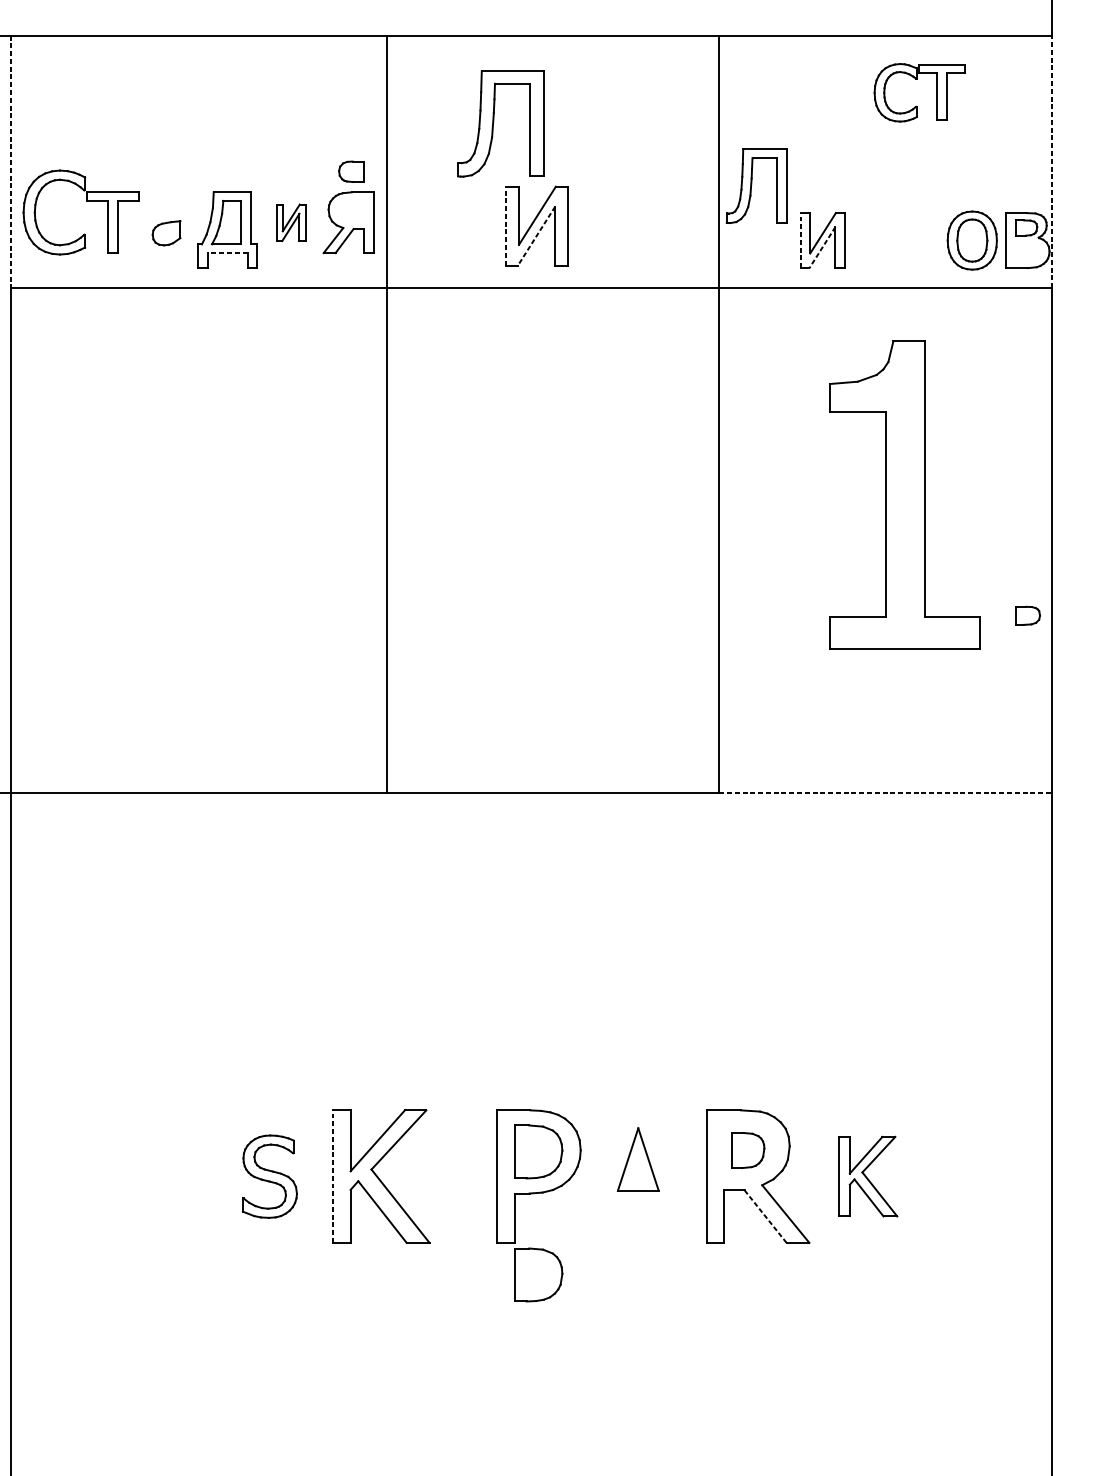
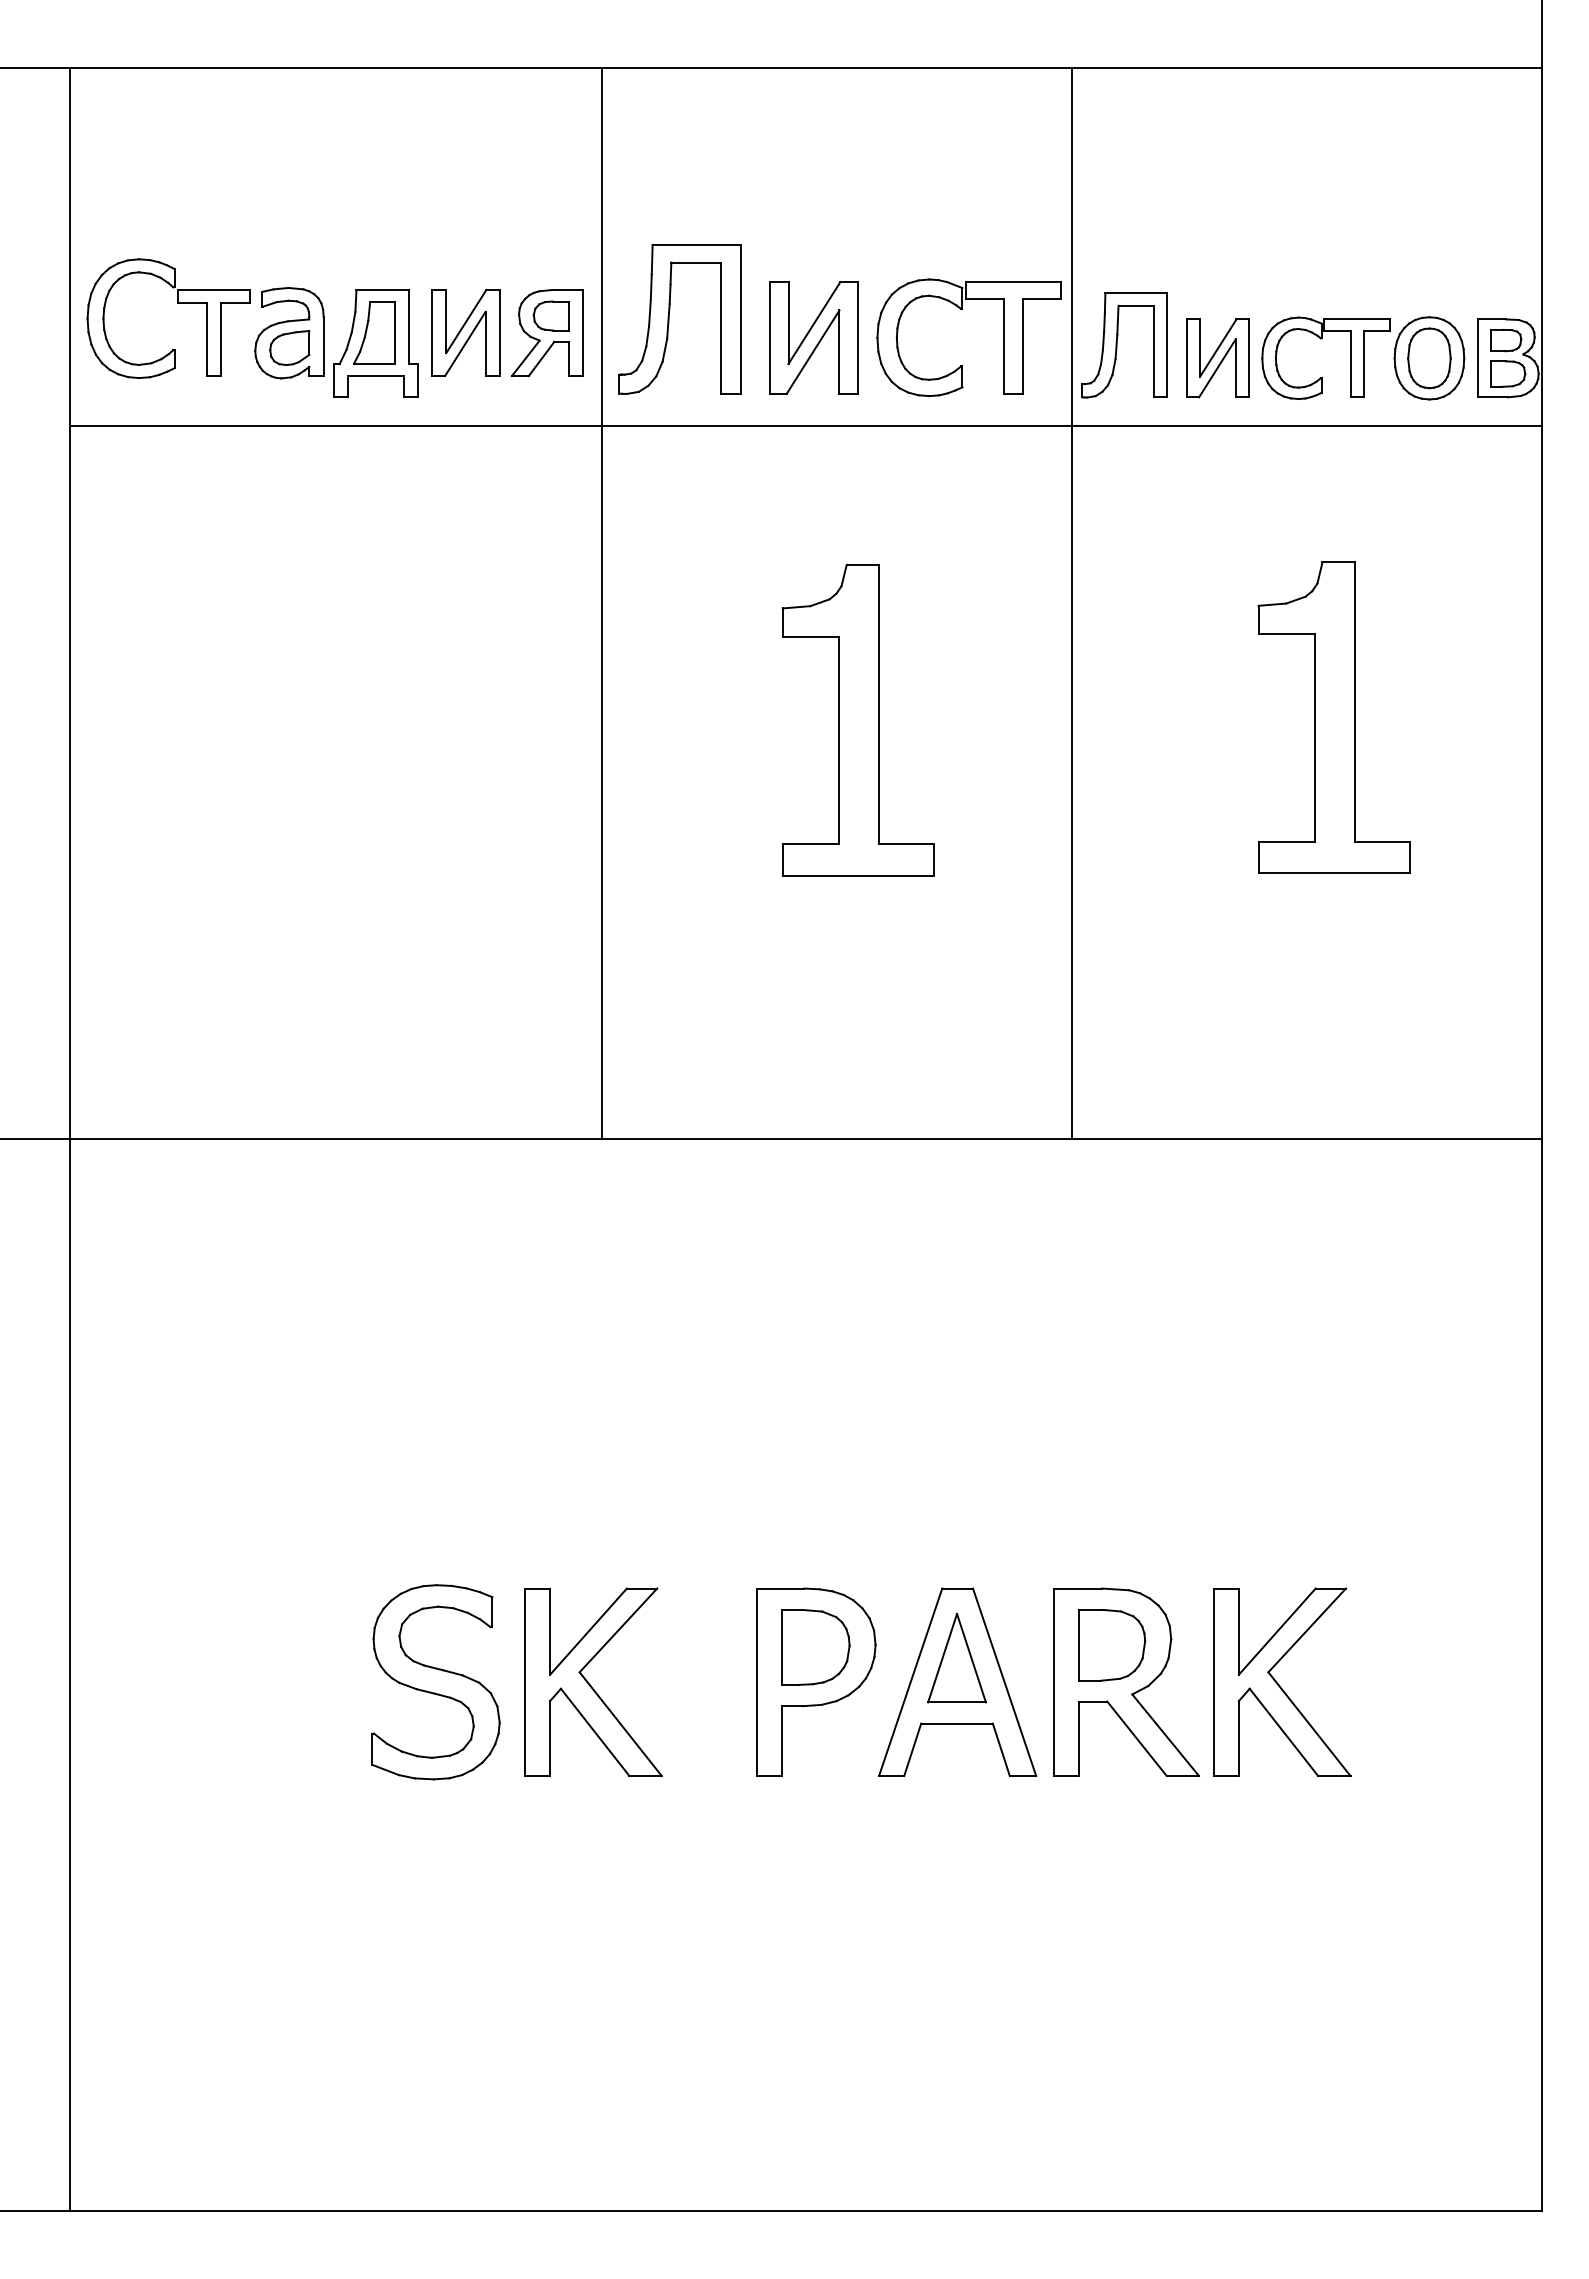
part: (916, 79) -> (1321, 339), moved
part: (493, 124) -> (669, 319), moved
line: (10, 162) -> (69, 247), dashed -> solid
line: (1051, 162) -> (1541, 247), dashed -> solid
part: (350, 171) -> (550, 315), moved
part: (751, 186) -> (1117, 345), moved
part: (641, 206) -> (961, 310), added
part: (166, 223) -> (289, 333), added
part: (290, 223) -> (465, 333), size x1.67
line: (505, 225) -> (769, 337), dashed -> solid
line: (536, 236) -> (812, 352), dashed -> solid
line: (801, 240) -> (1187, 358), dashed -> solid
line: (822, 247) -> (1217, 368), dashed -> solid
line: (227, 252) -> (375, 375), dashed -> solid
part: (904, 494) -> (1333, 717), size x0.71
part: (567, 496) -> (857, 720), added
part: (1028, 615) -> (1508, 373), moved
line: (886, 792) -> (1307, 1139), dashed -> solid
part: (748, 1150) -> (1112, 1645), size x1.43
part: (269, 1176) -> (435, 1682), size x1.67
line: (333, 1176) -> (525, 1682), dashed -> solid
part: (638, 1176) -> (957, 1681), added
part: (868, 1176) -> (1282, 1682), size x1.67
line: (765, 1216) -> (1137, 1738), dashed -> solid
part: (538, 1275) -> (815, 1821), removed

